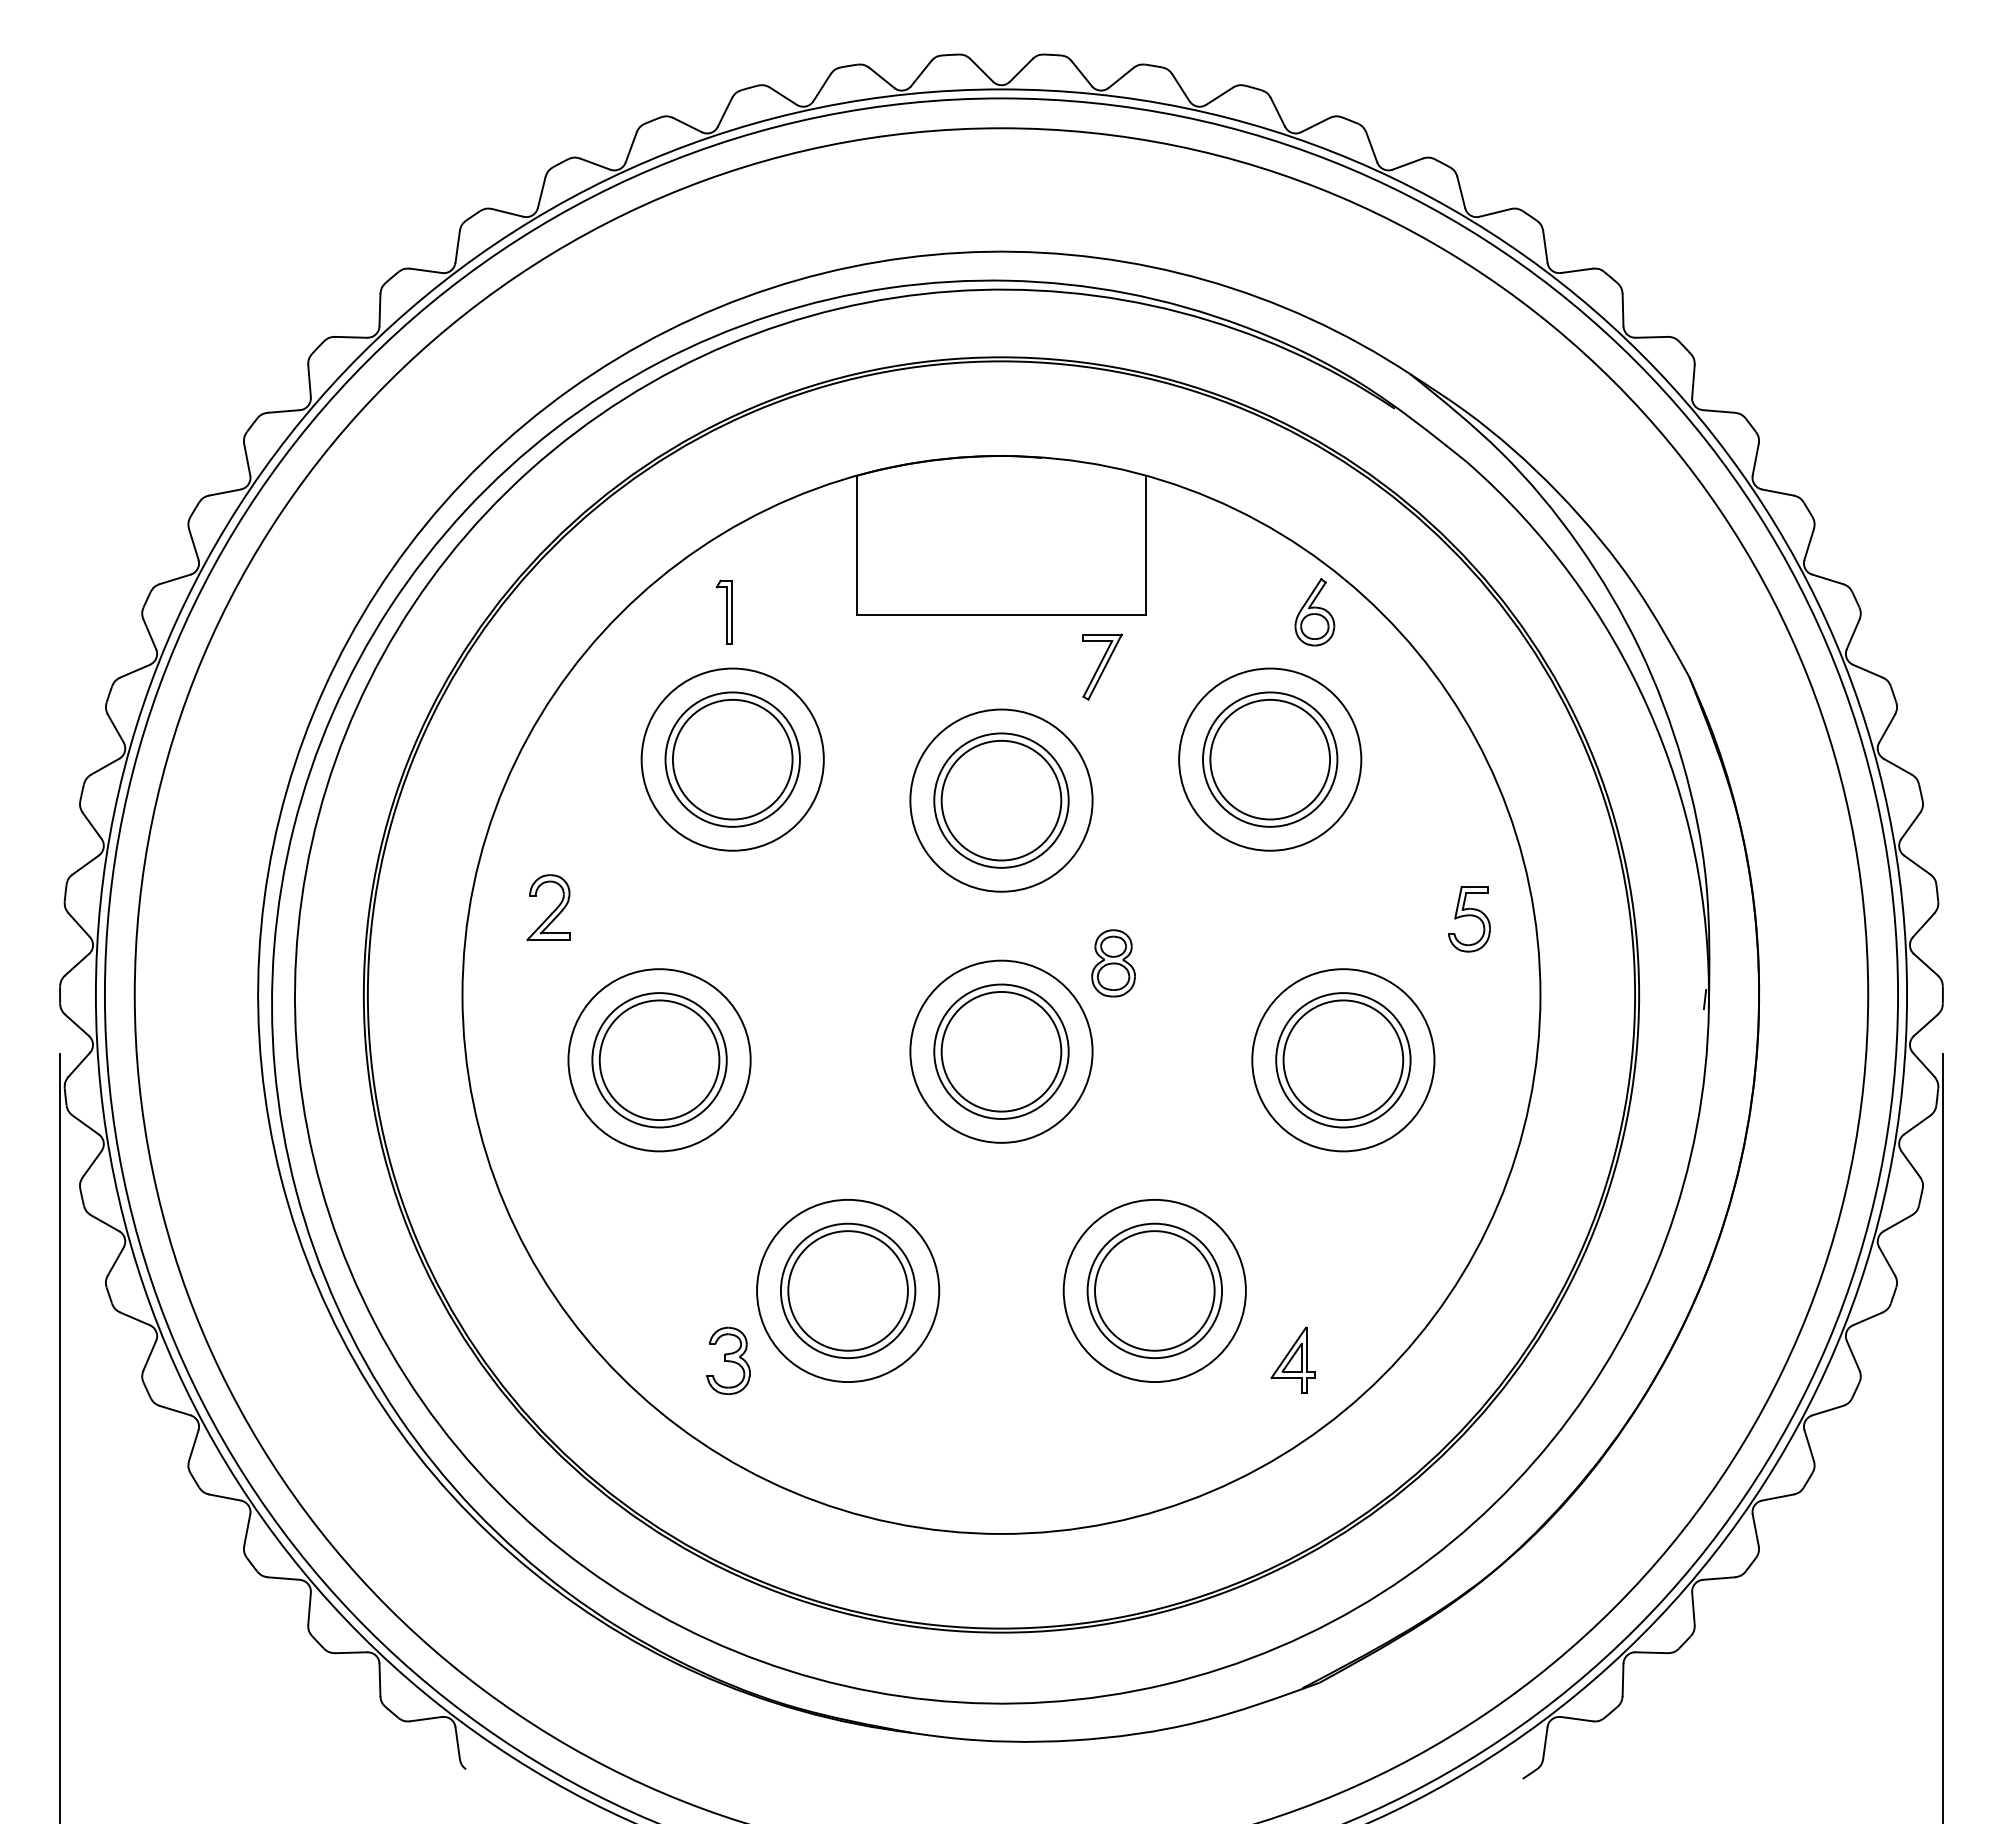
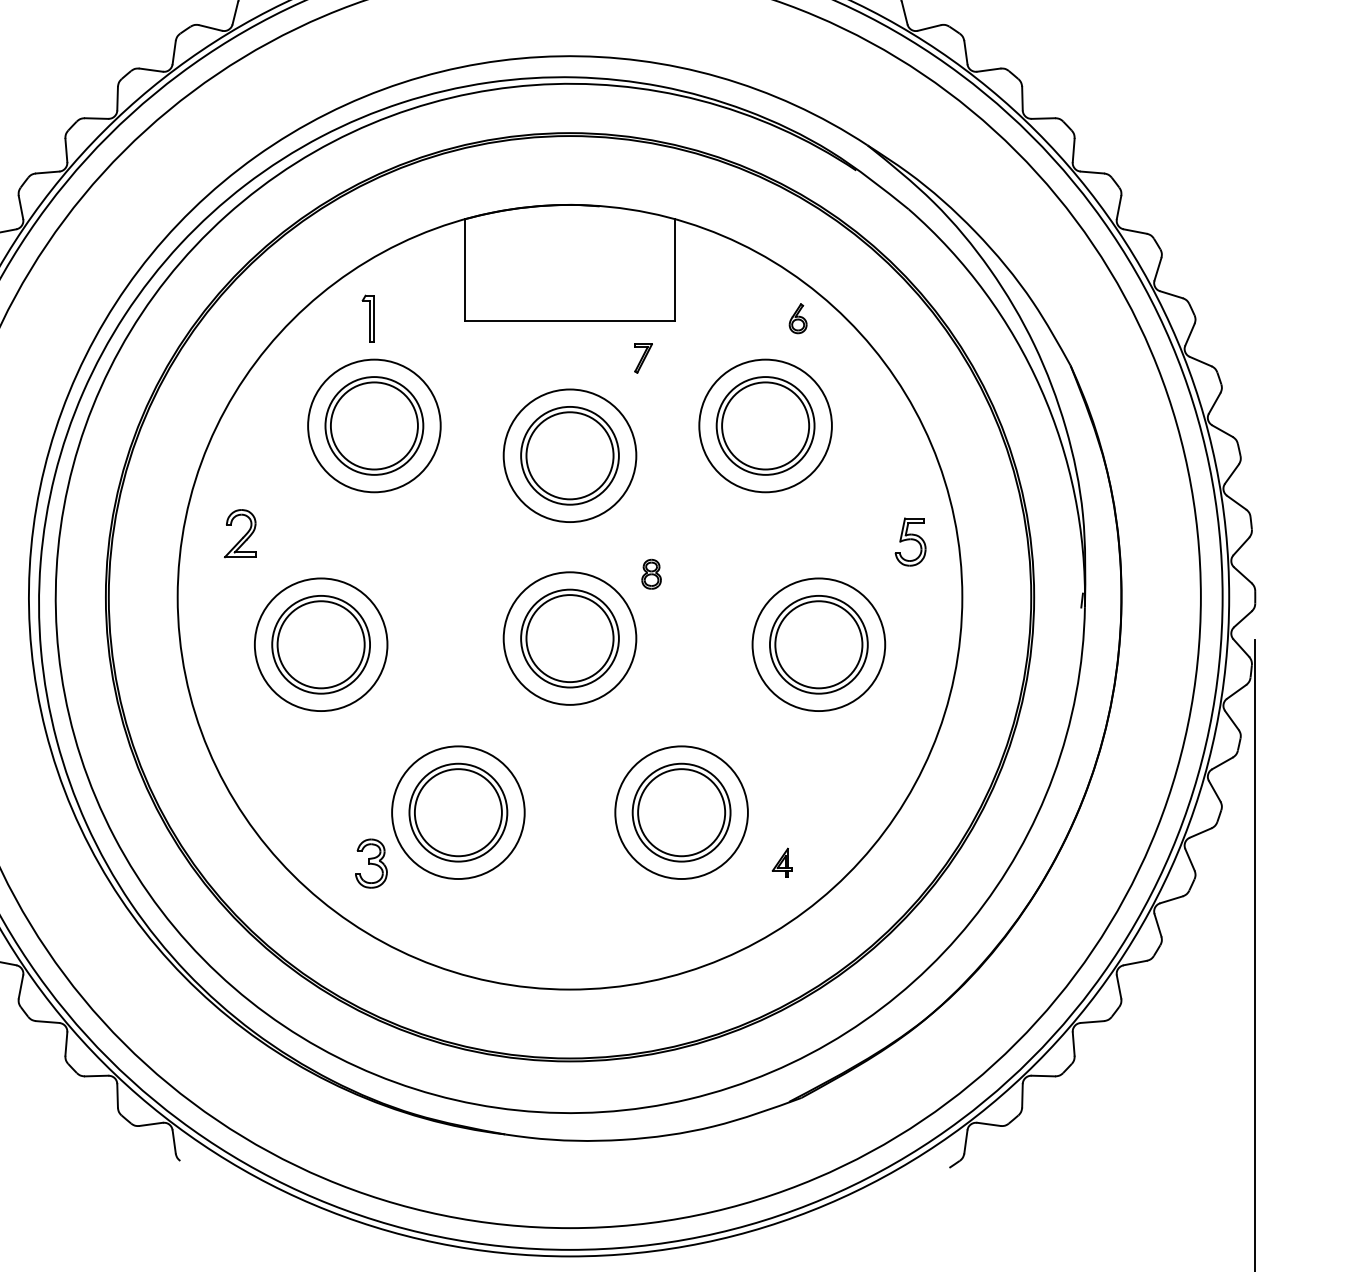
part: (1314, 612) -> (797, 318), size x0.6
part: (1102, 666) -> (643, 358), size x0.6
part: (1113, 963) -> (651, 574), size x0.6
part: (1292, 1359) -> (781, 862), size x0.6

